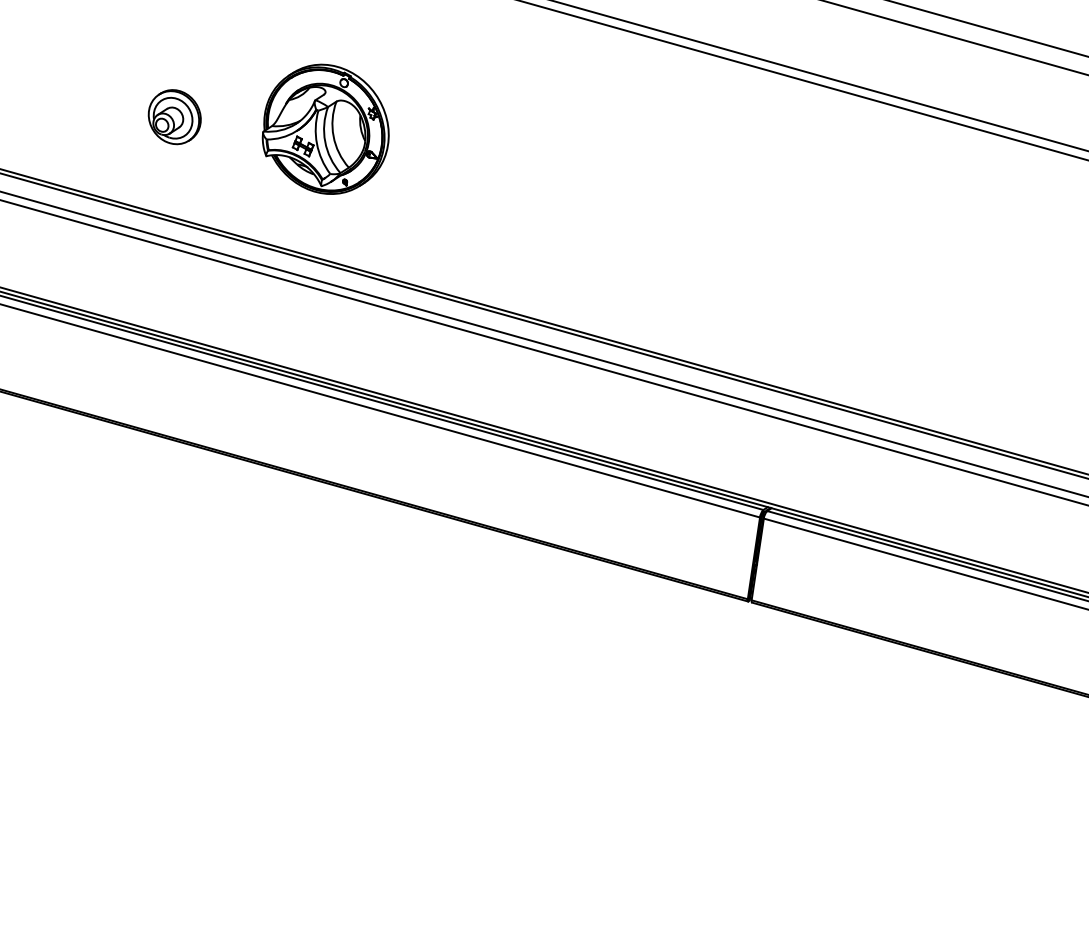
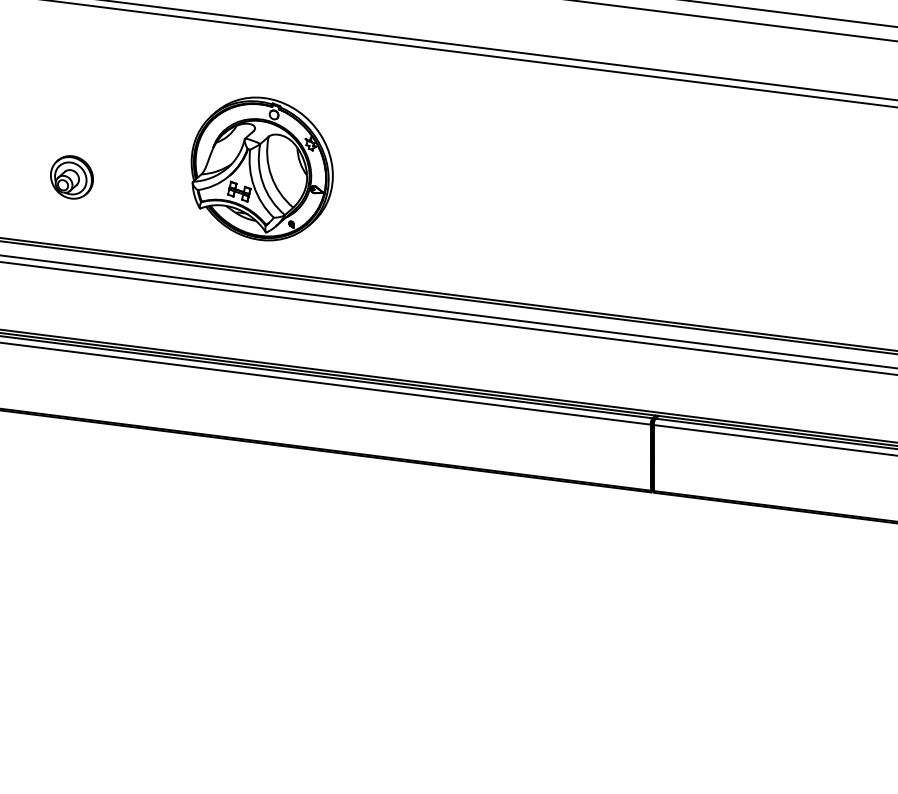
part: (174, 117) -> (71, 177), moved
part: (326, 129) -> (262, 169), size x1.4

